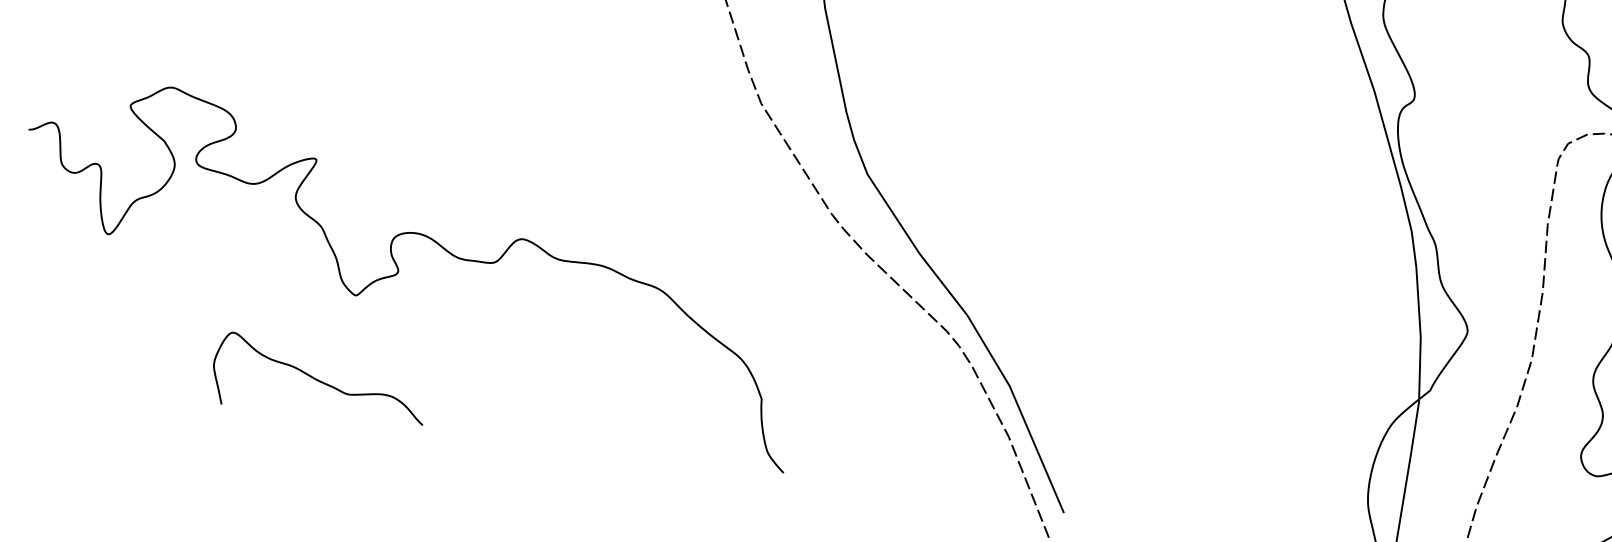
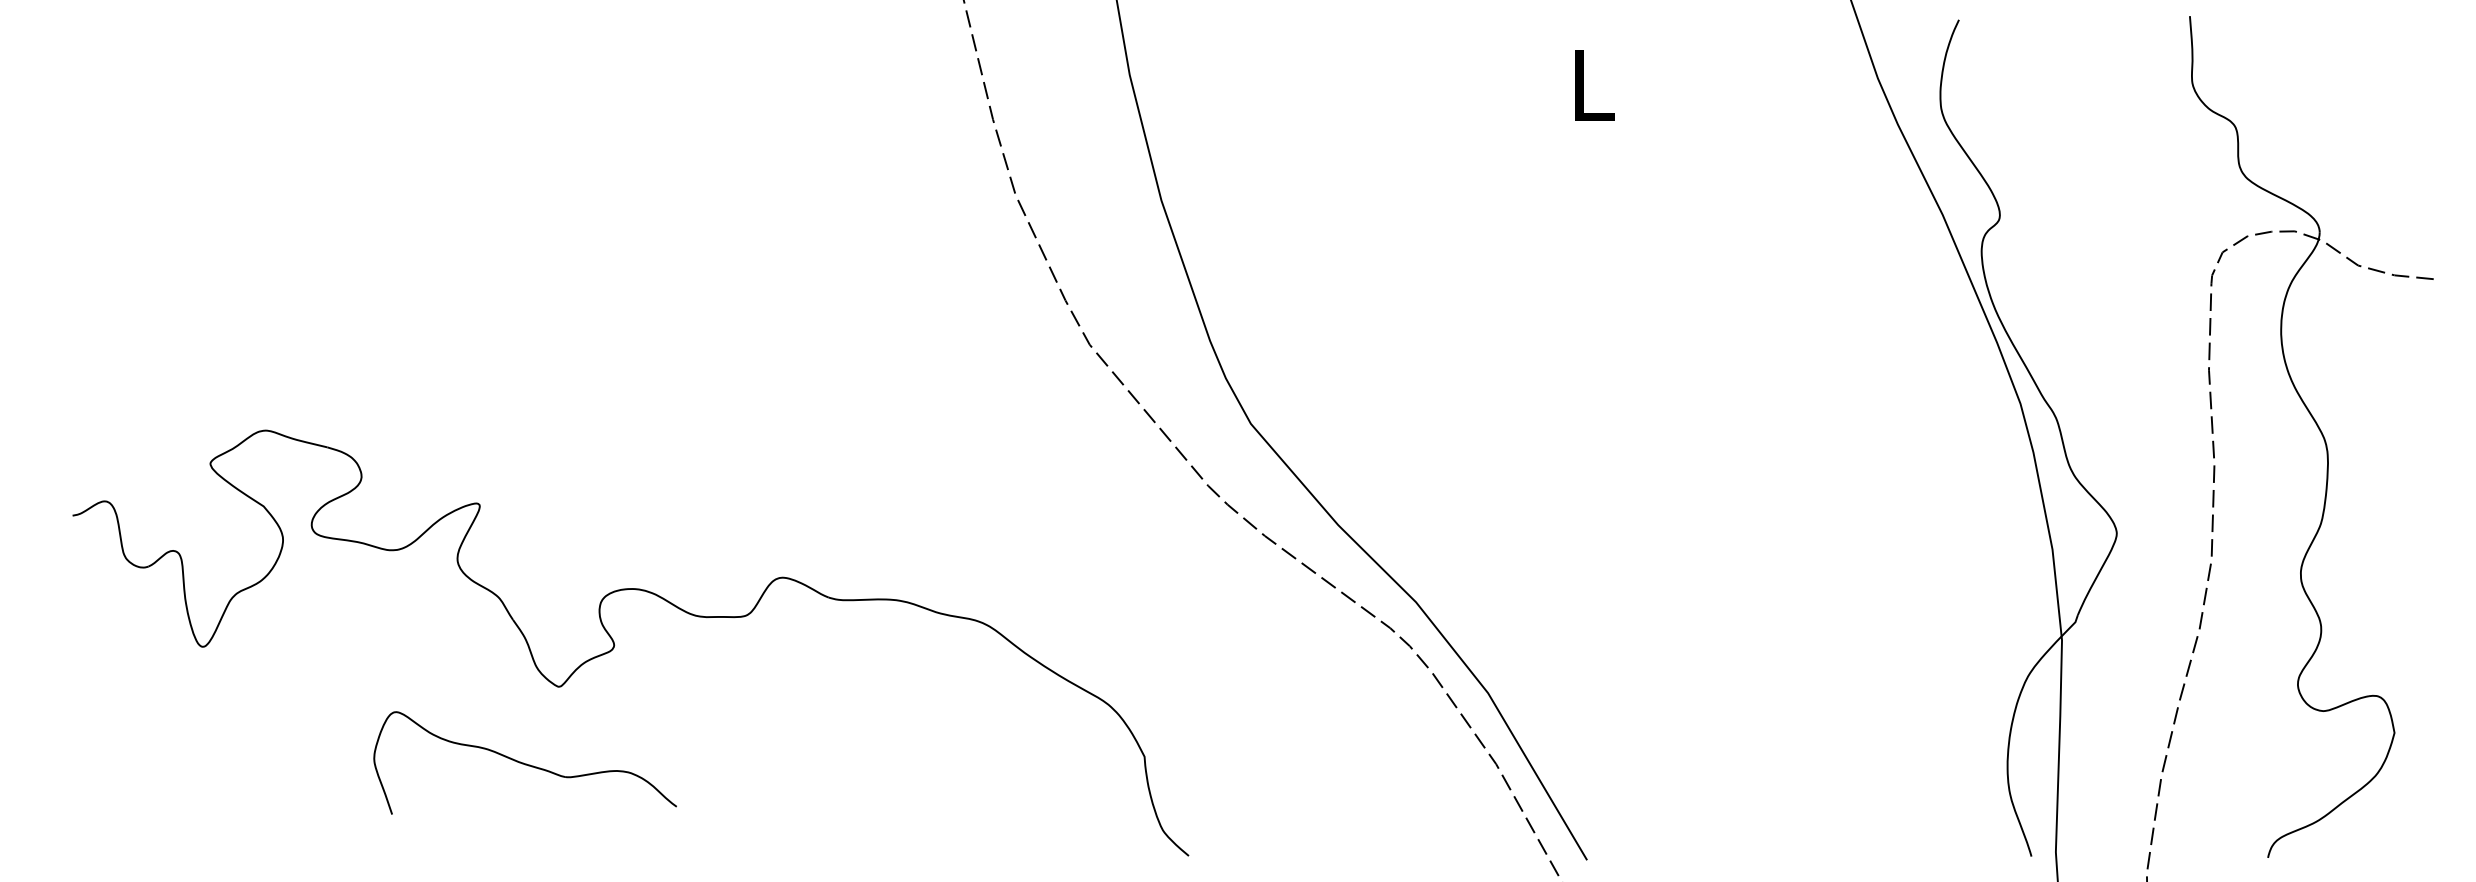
part: (319, 380) -> (524, 762), moved

